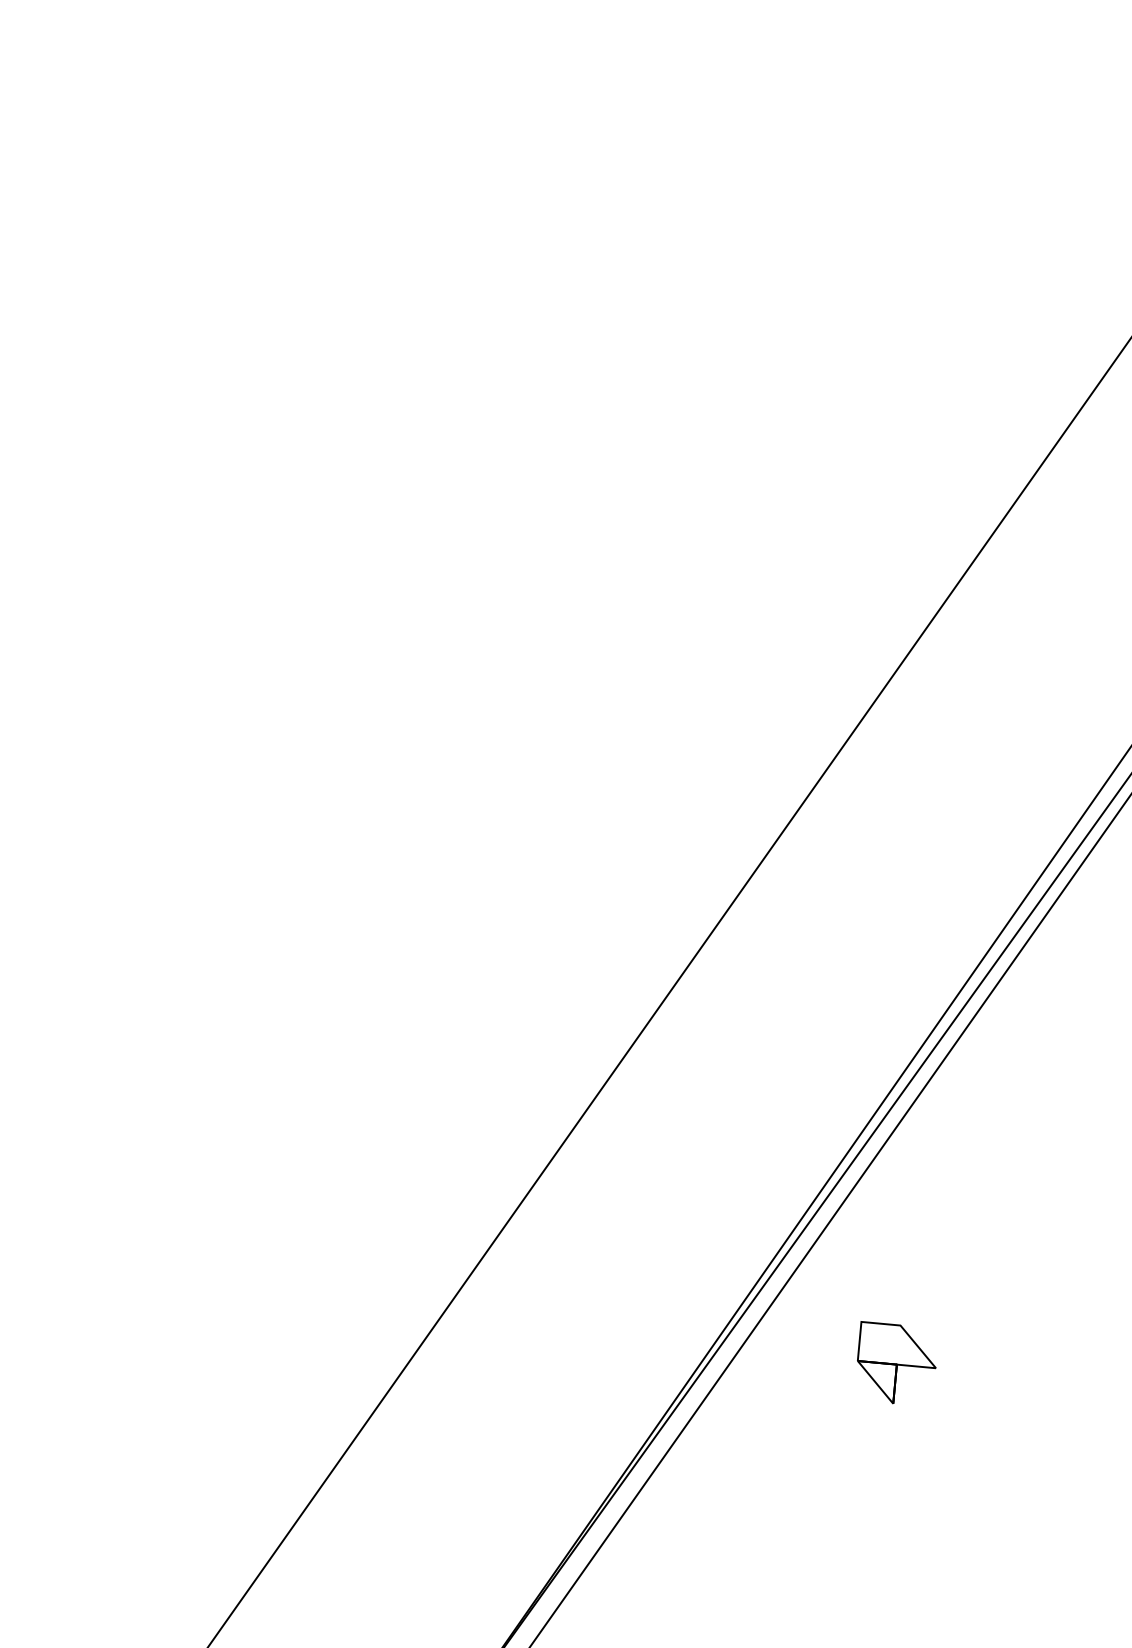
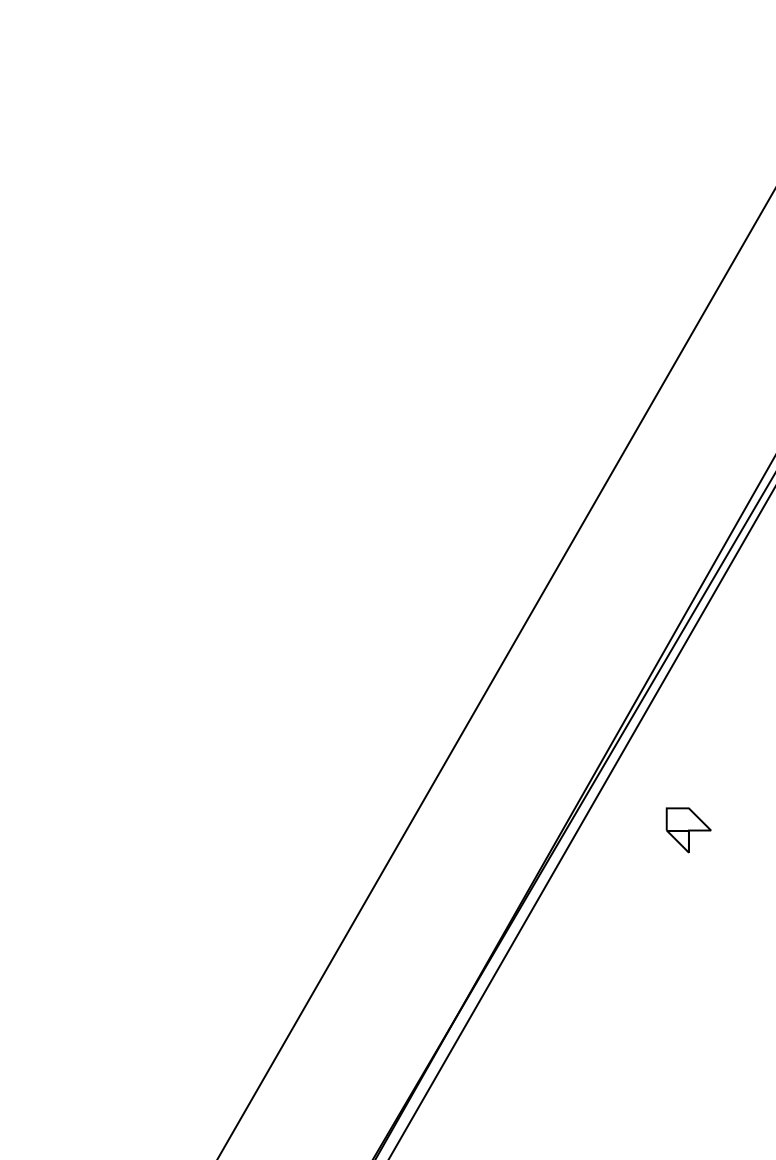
part: (896, 1364) -> (688, 830), moved

